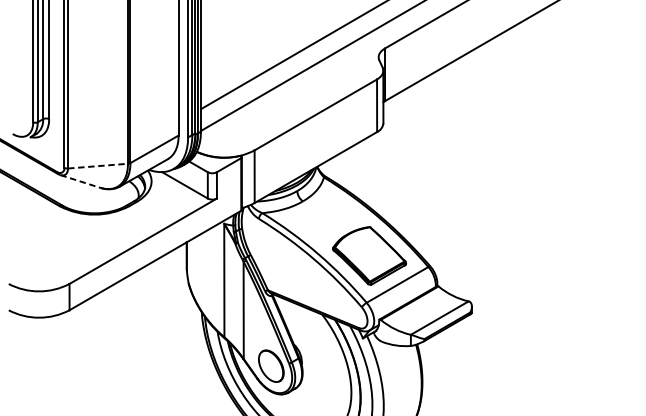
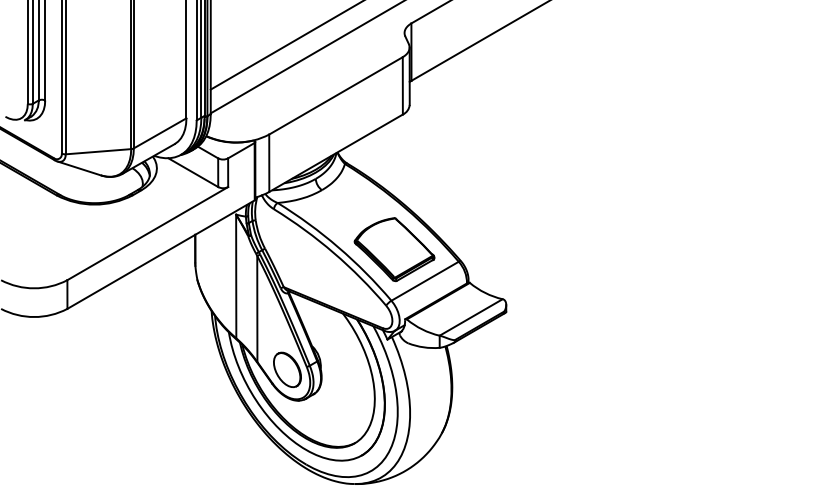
line: (98, 165) -> (98, 151), dashed -> solid
line: (80, 181) -> (79, 168), dashed -> solid

